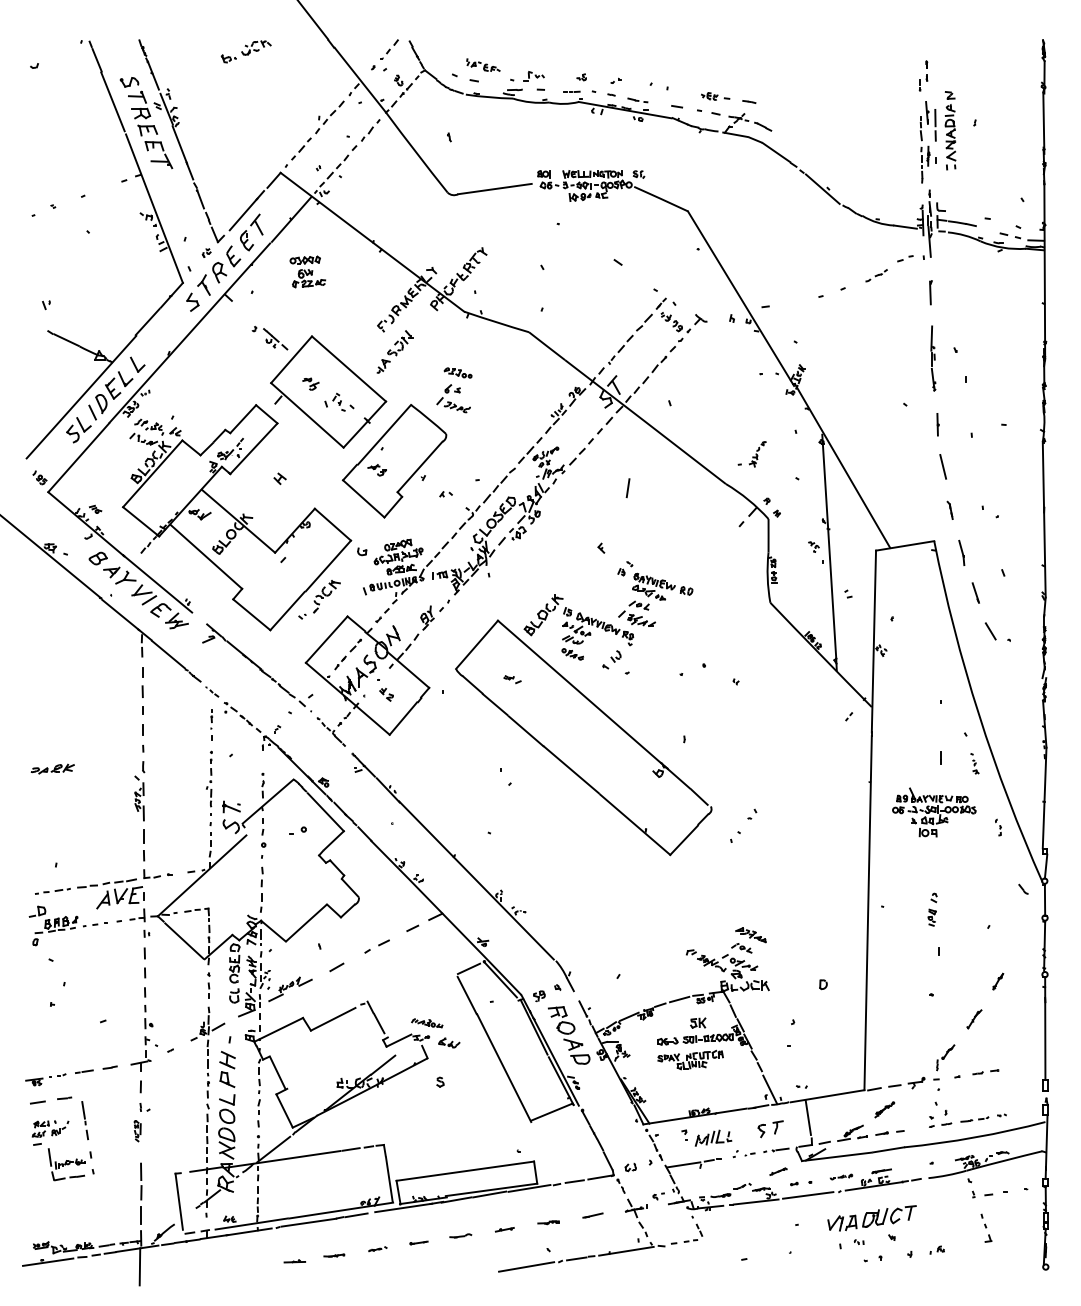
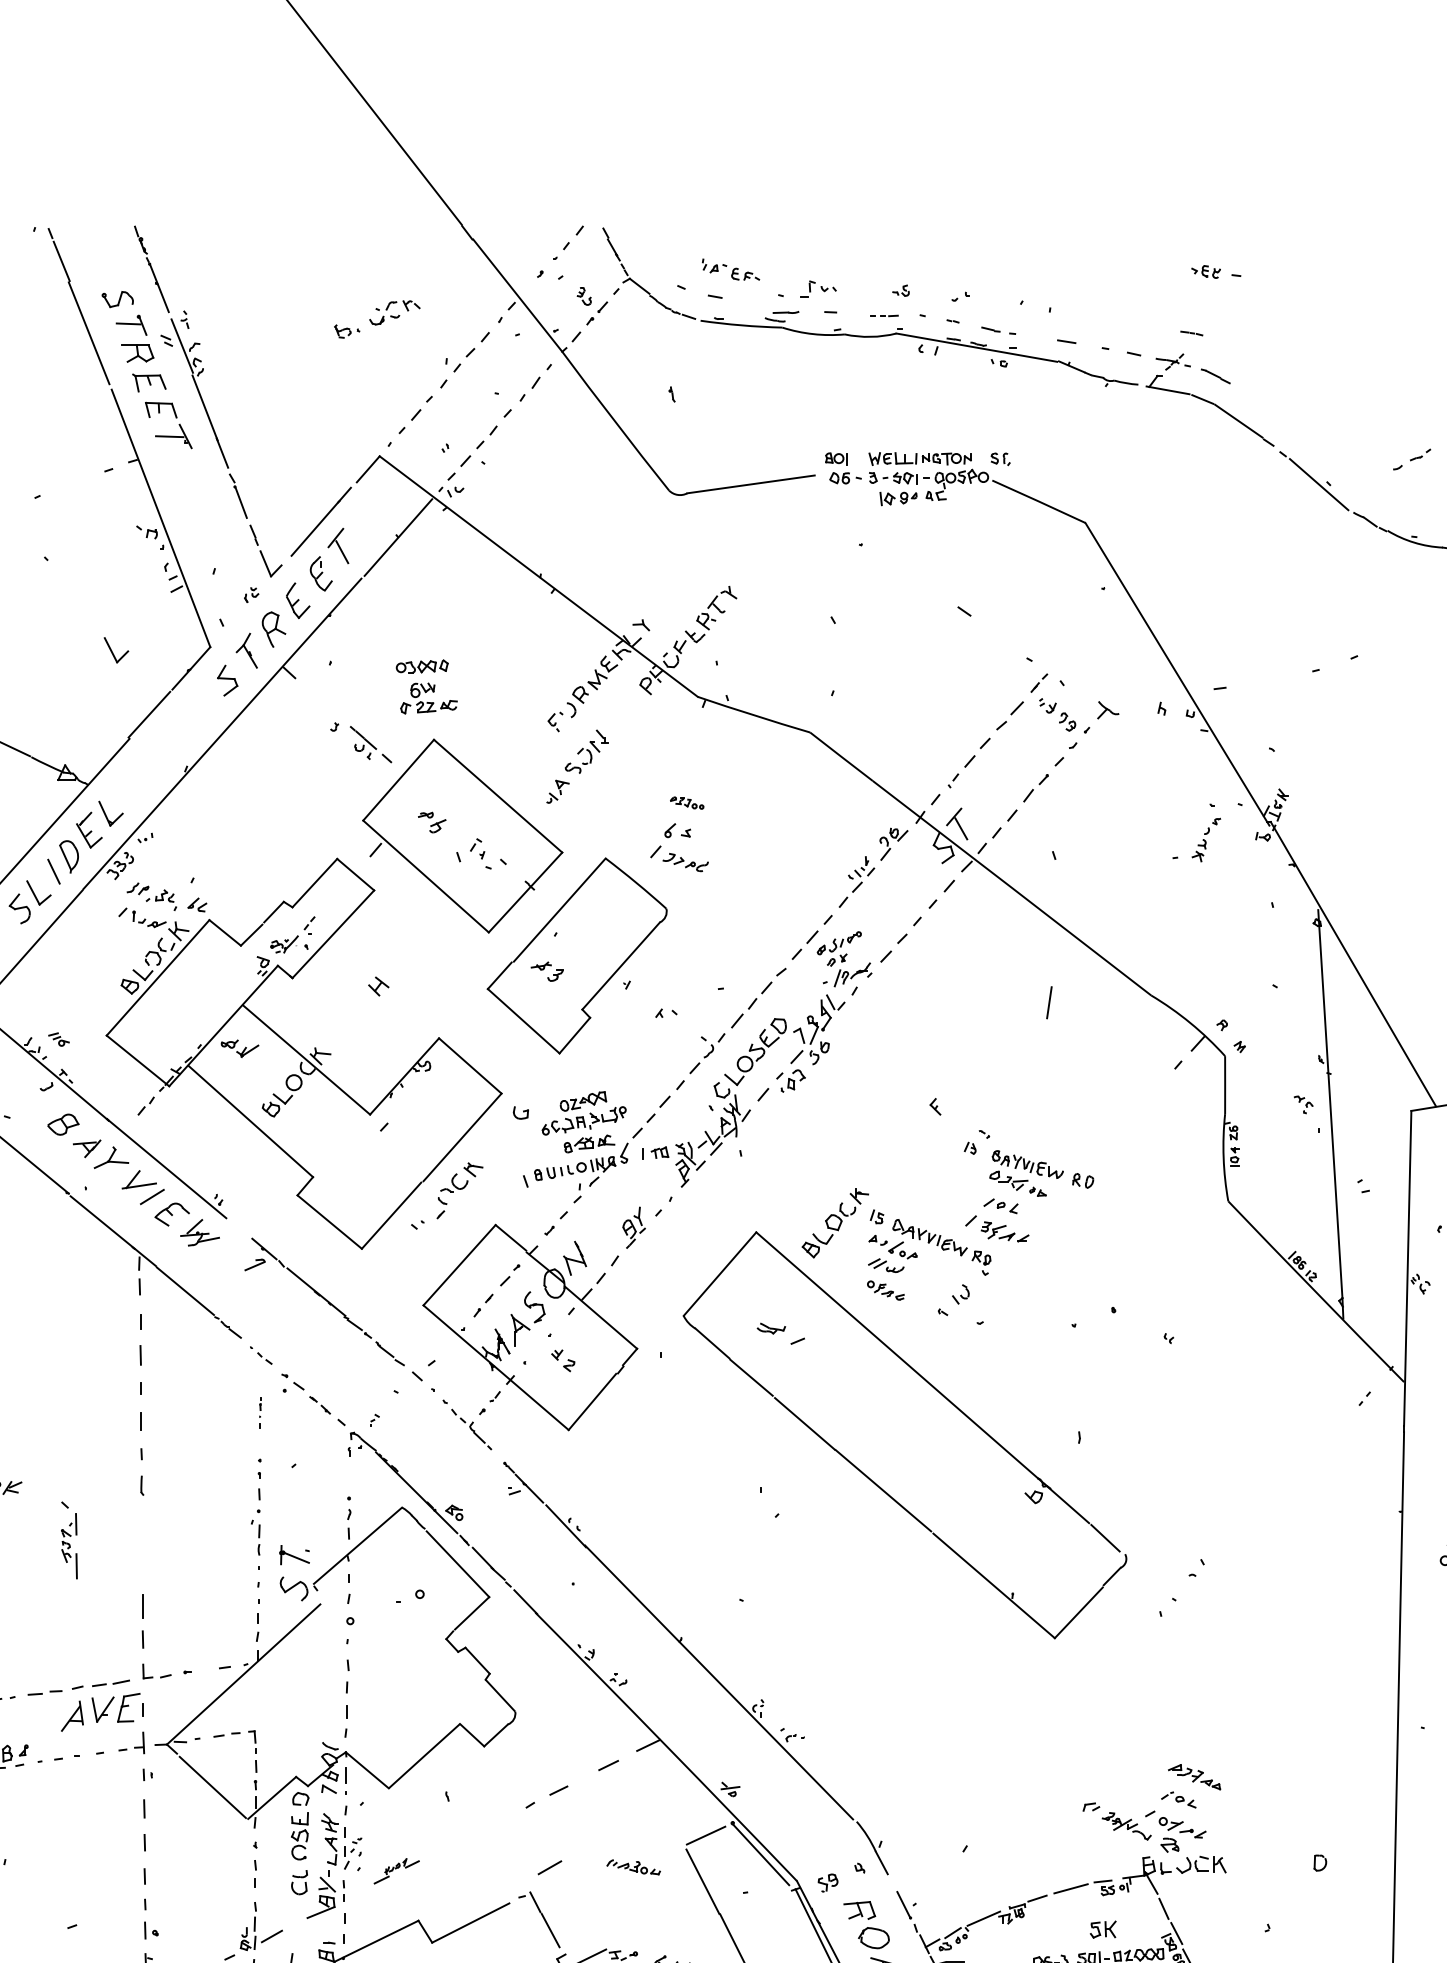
part: (245, 51) -> (375, 318), moved
part: (715, 96) -> (1216, 272), moved
part: (307, 271) -> (426, 686), moved
part: (876, 275) -> (1412, 459), moved
part: (137, 364) -> (116, 649), moved
part: (457, 372) -> (686, 802), size x0.7
part: (751, 454) -> (1195, 840), moved
line: (627, 488) -> (1048, 1003), moved
part: (512, 679) -> (781, 1334), size x1.6
part: (211, 724) -> (259, 1412), size x0.6
part: (139, 798) -> (69, 1540), moved
line: (336, 967) -> (549, 1867), moved
part: (290, 989) -> (396, 1871), size x0.6
part: (427, 1023) -> (634, 1867), moved

